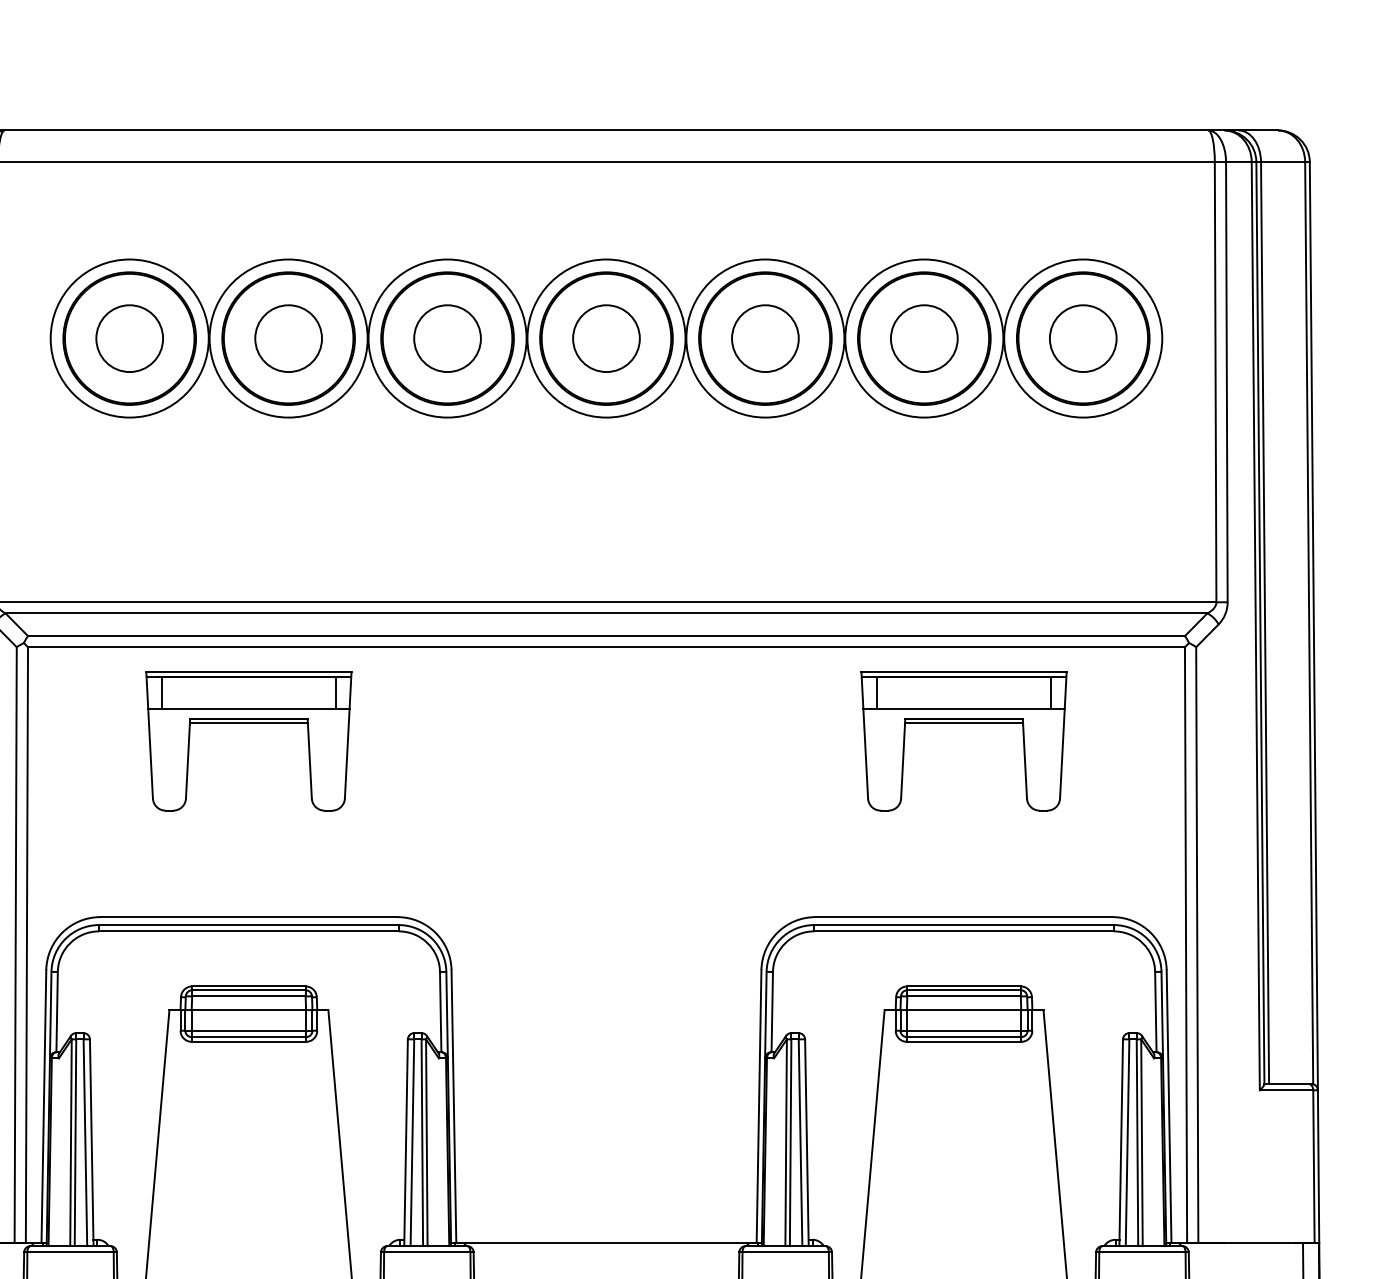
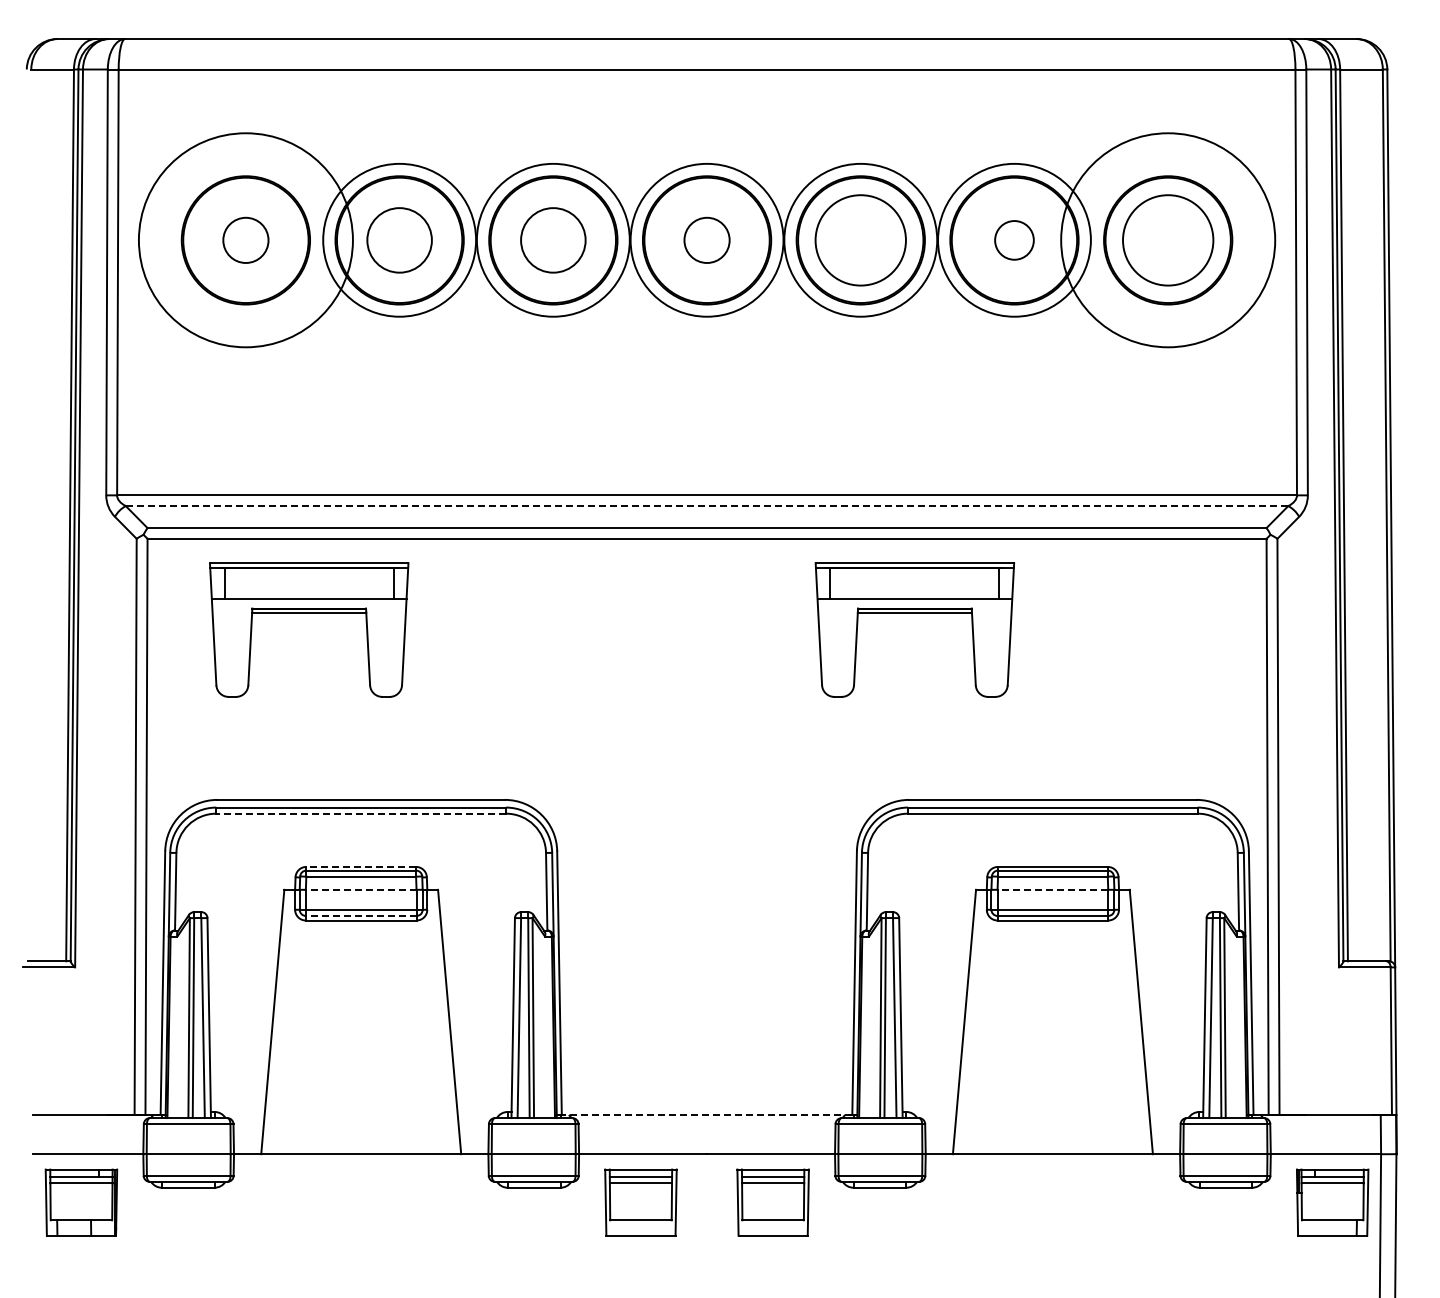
circle: (129, 337) -> (245, 239), size x1.4
circle: (1082, 337) -> (1167, 239), size x1.4
circle: (129, 338) -> (245, 240), size x0.7
circle: (605, 338) -> (706, 240), size x0.7
circle: (765, 338) -> (860, 240), size x1.4
circle: (924, 338) -> (1014, 240), size x0.6
circle: (1082, 338) -> (1167, 240), size x1.4
line: (605, 613) -> (706, 506), solid -> dashed
part: (249, 724) -> (309, 613), moved
part: (963, 724) -> (914, 613), moved
line: (249, 931) -> (361, 813), solid -> dashed
line: (249, 985) -> (361, 866), solid -> dashed
line: (248, 1009) -> (360, 889), solid -> dashed
line: (963, 1009) -> (1052, 889), solid -> dashed
line: (248, 1036) -> (360, 915), solid -> dashed
line: (605, 1243) -> (706, 1115), solid -> dashed

